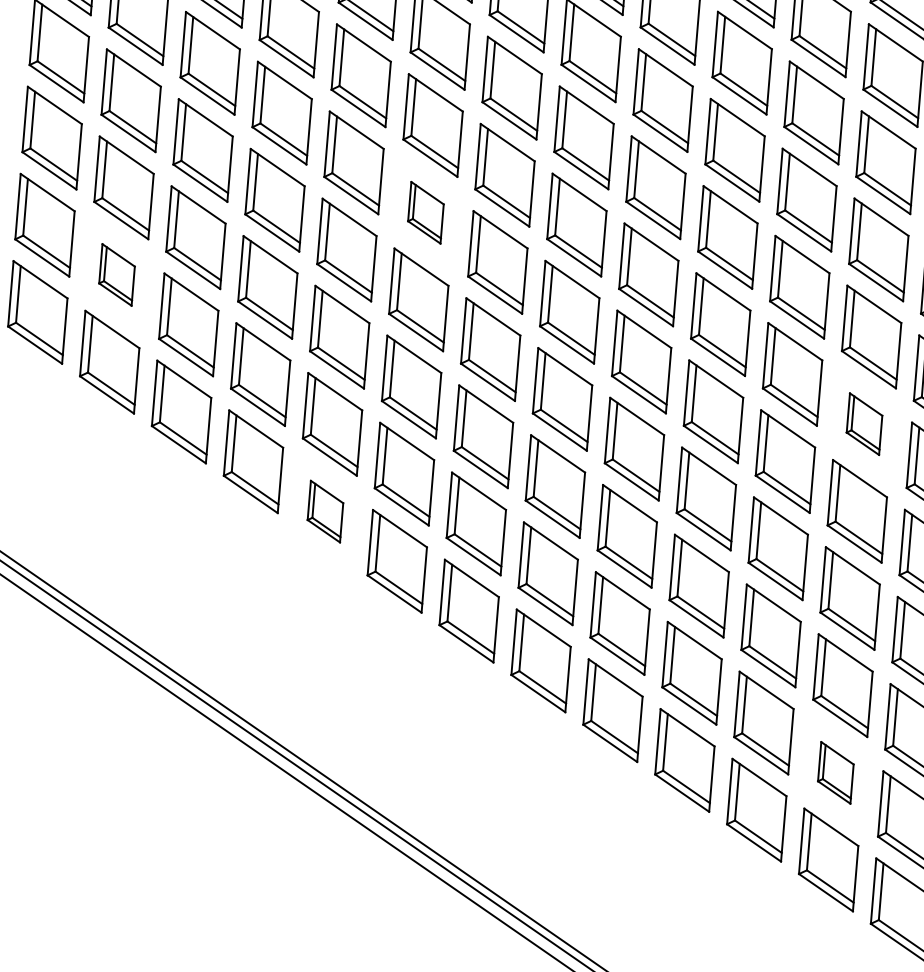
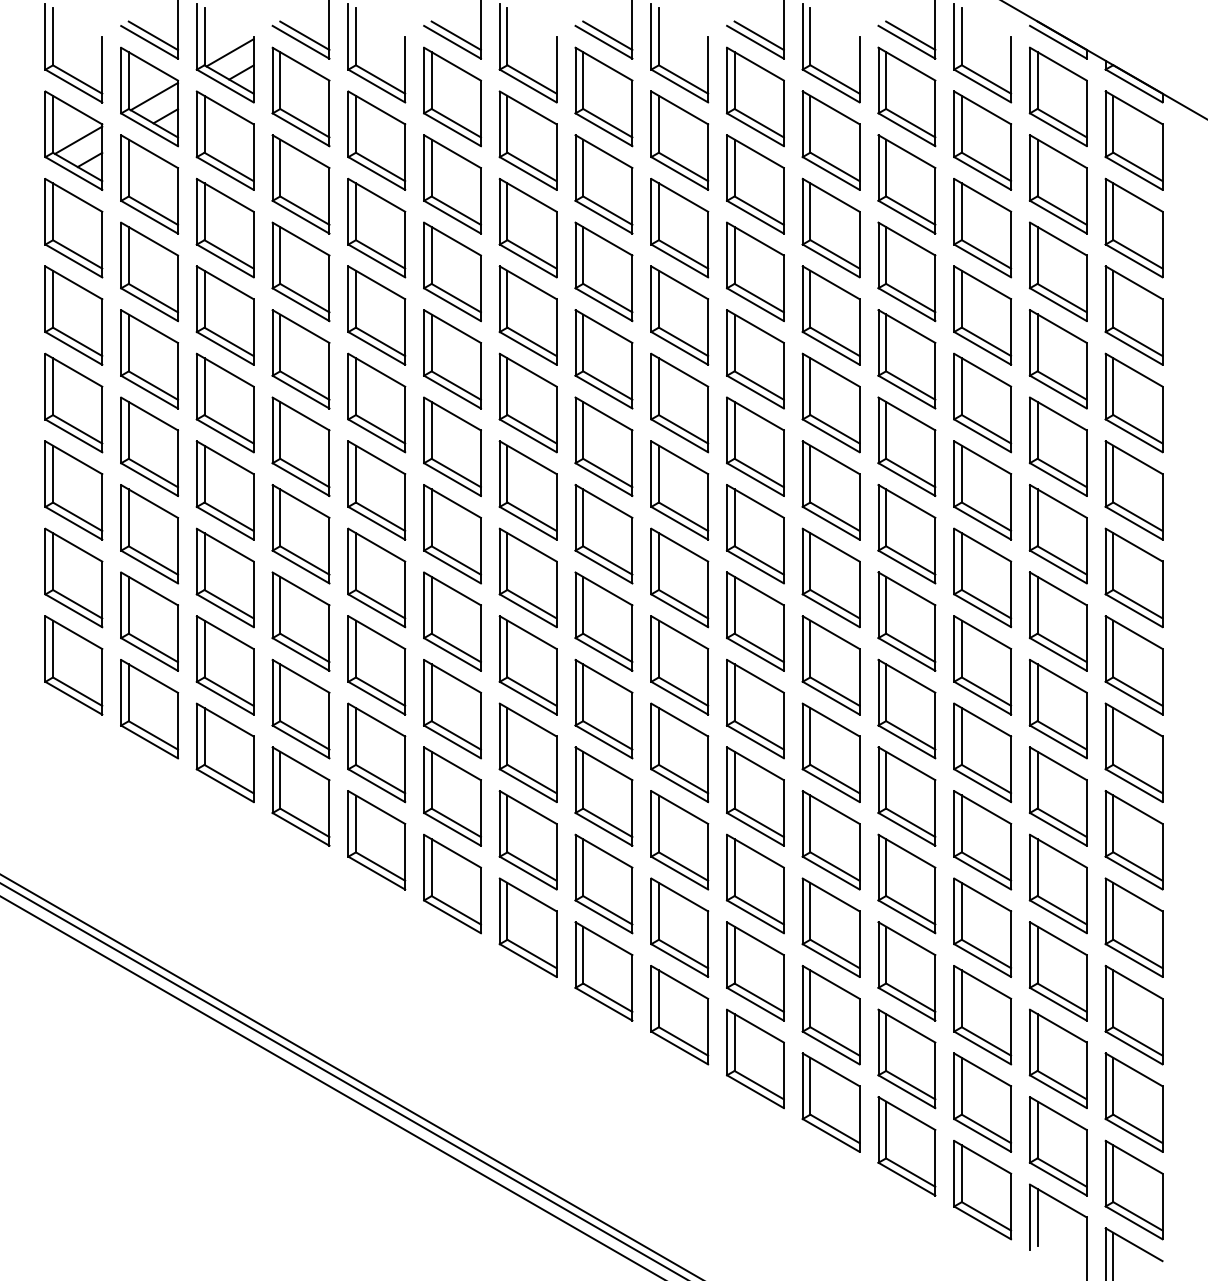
part: (425, 212) -> (452, 534), size x1.67
part: (116, 274) -> (149, 621), size x1.67
part: (864, 423) -> (906, 708), size x1.67
part: (325, 511) -> (376, 840), size x1.67
part: (835, 772) -> (906, 1058), size x1.67

